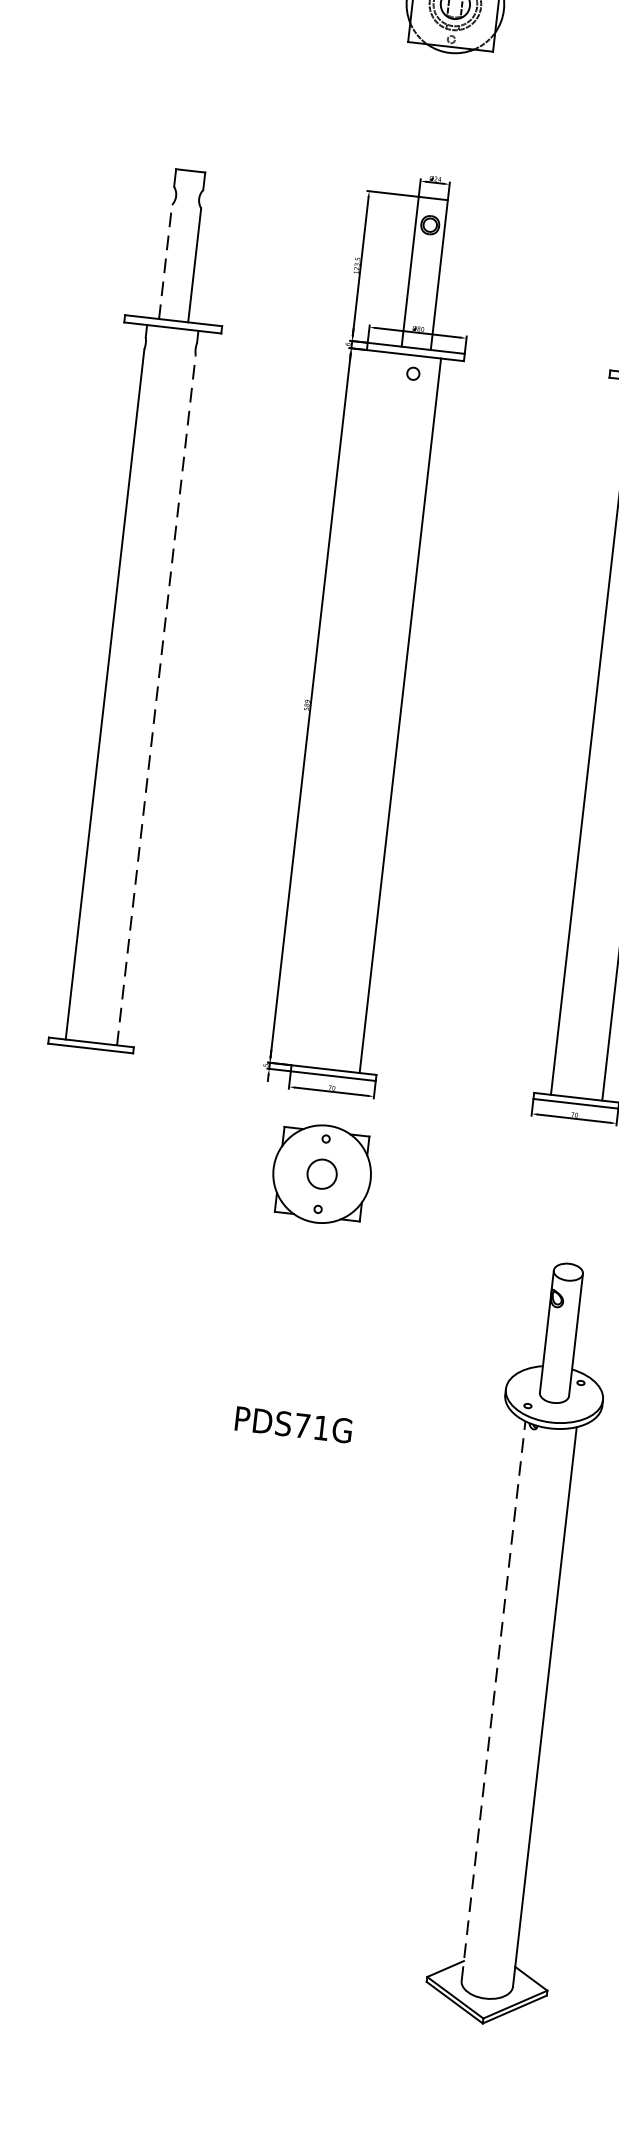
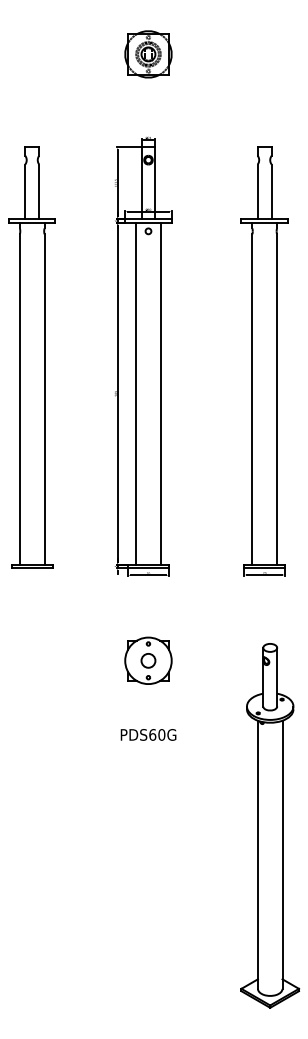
line: (166, 261) -> (25, 191), dashed -> solid
line: (156, 700) -> (44, 399), dashed -> solid
line: (349, 709) -> (136, 393), added
part: (322, 1173) -> (148, 660), moved
text: (312, 1426) -> (157, 734), PDS71G -> PDS60G
line: (492, 1700) -> (257, 854), dashed -> solid

